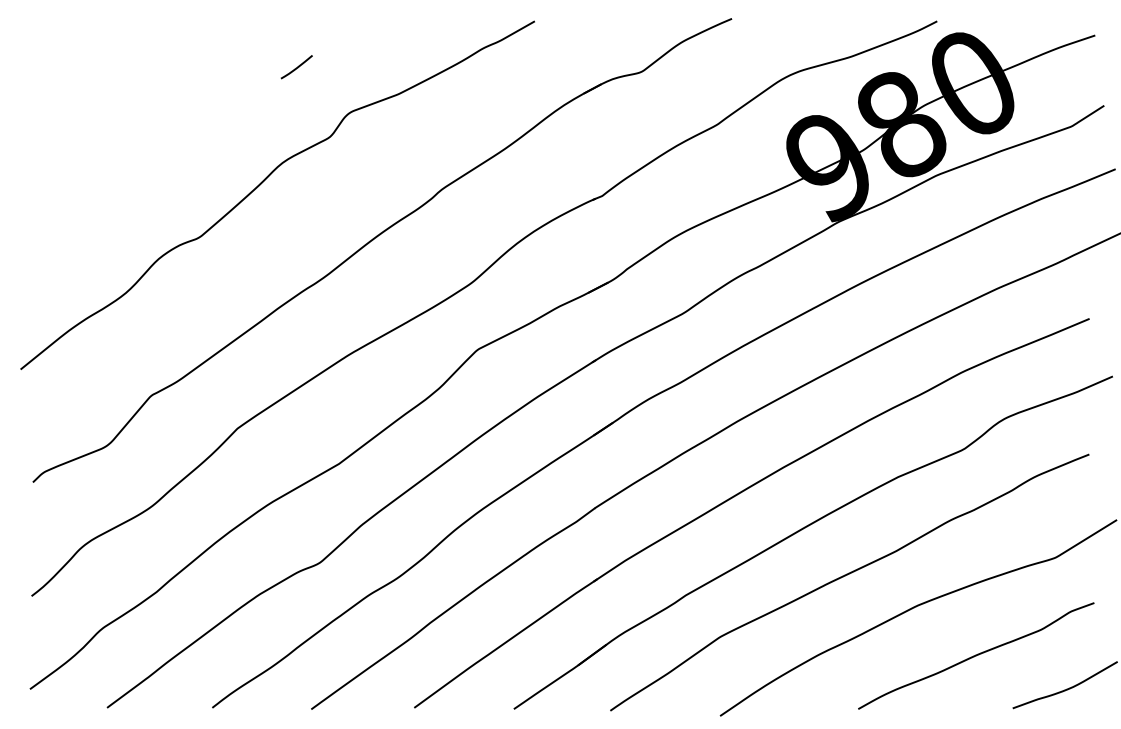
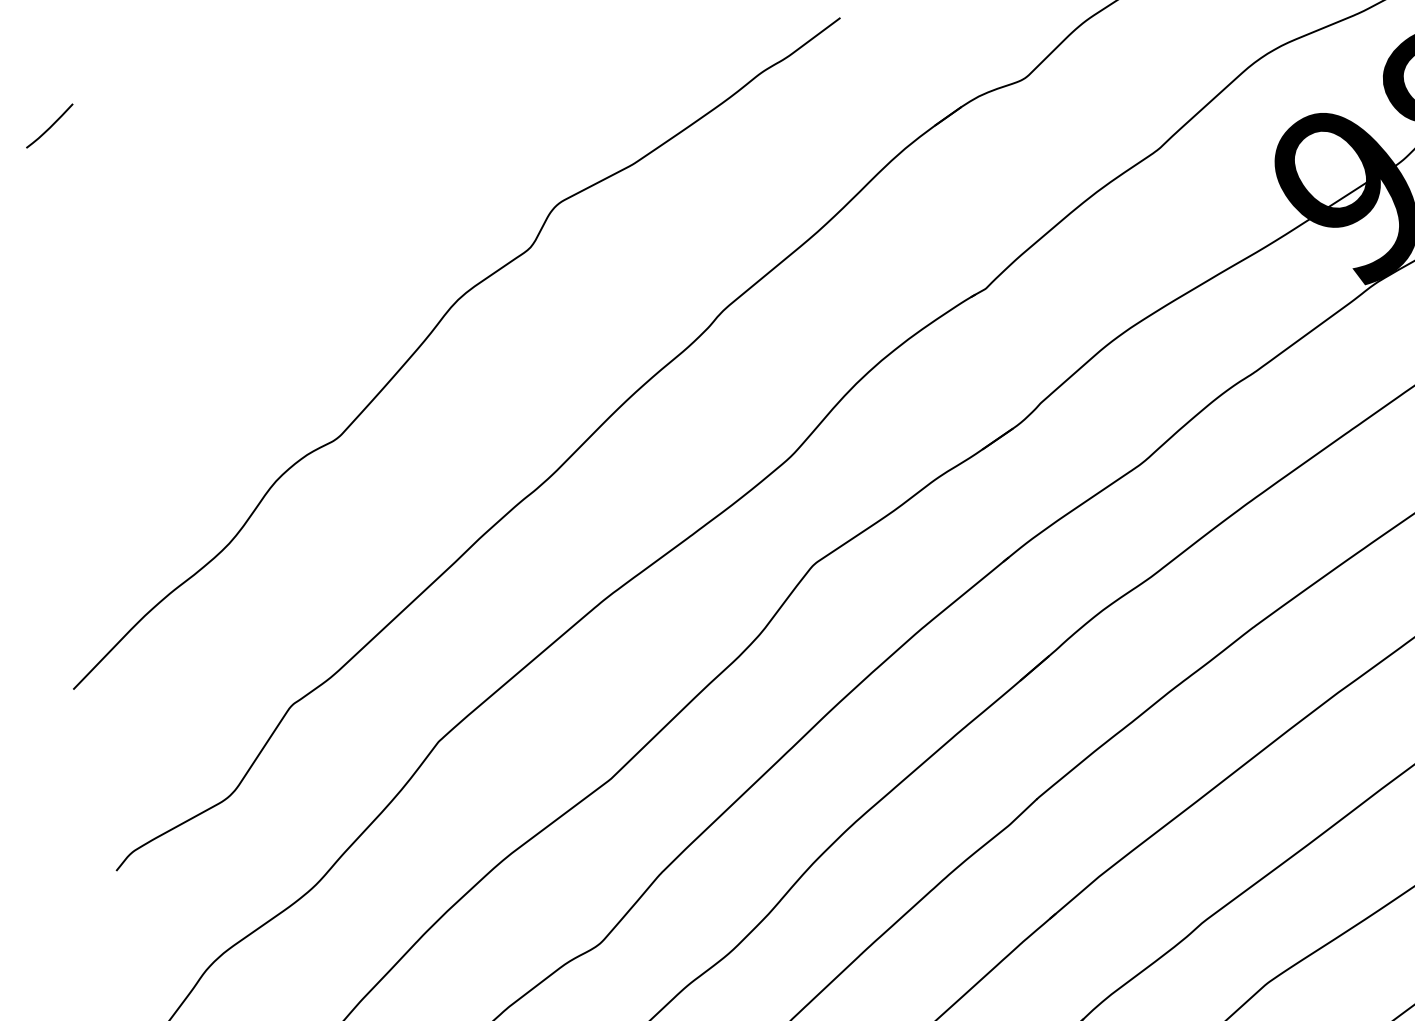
line: (296, 67) -> (49, 126), moved

